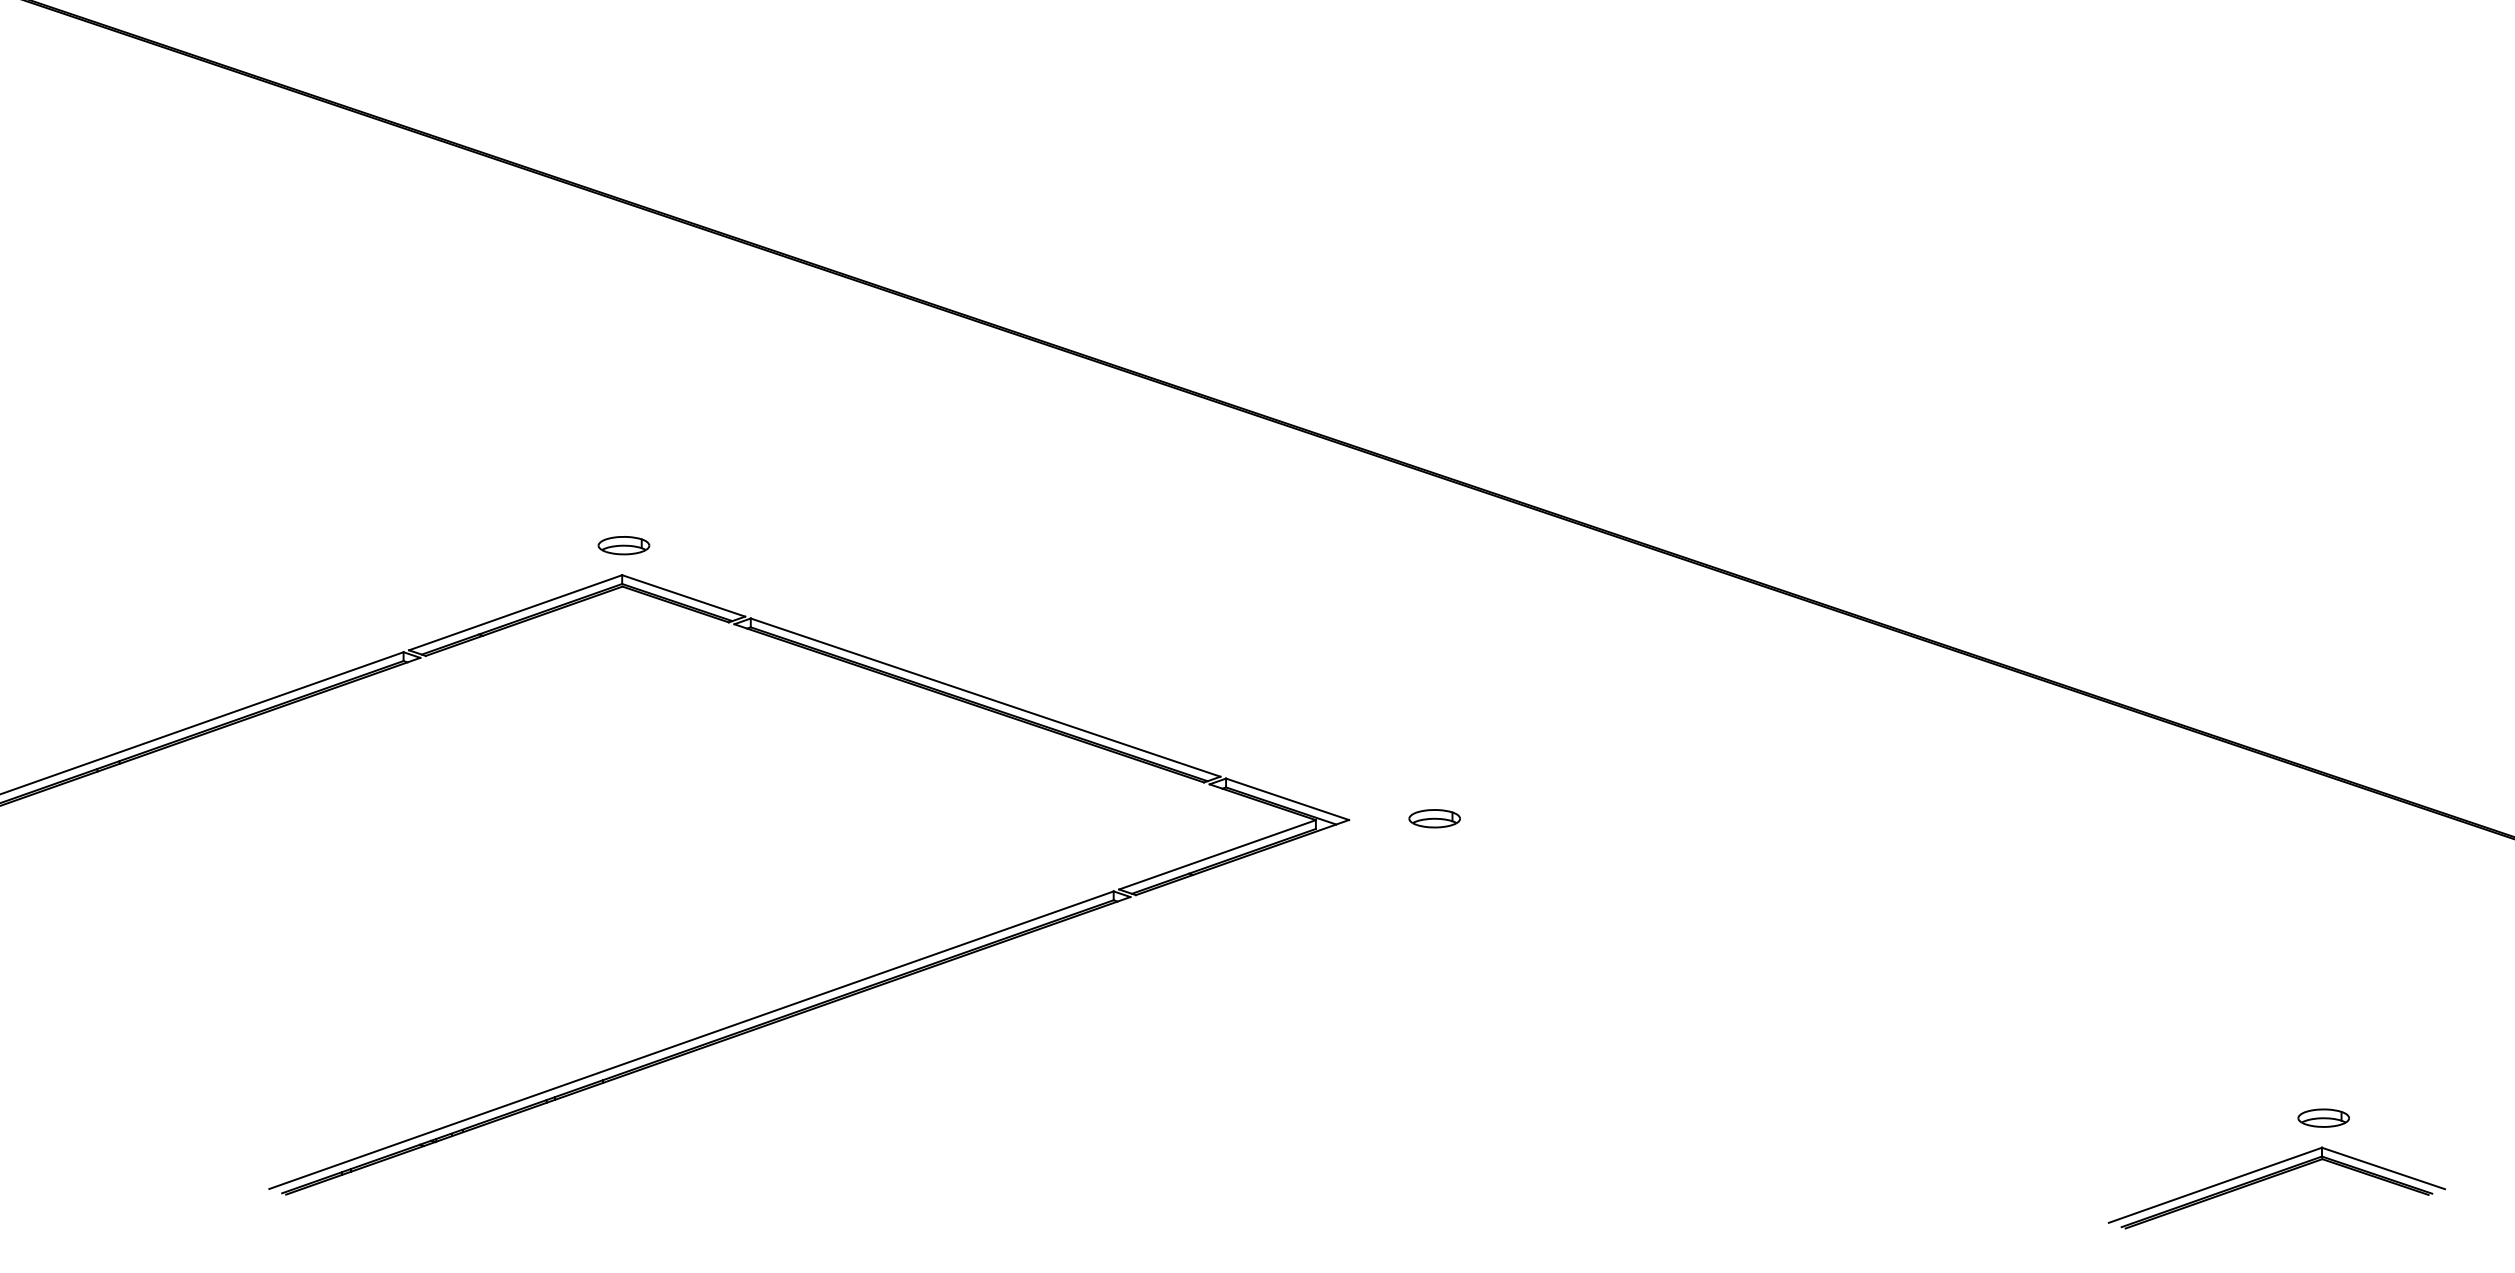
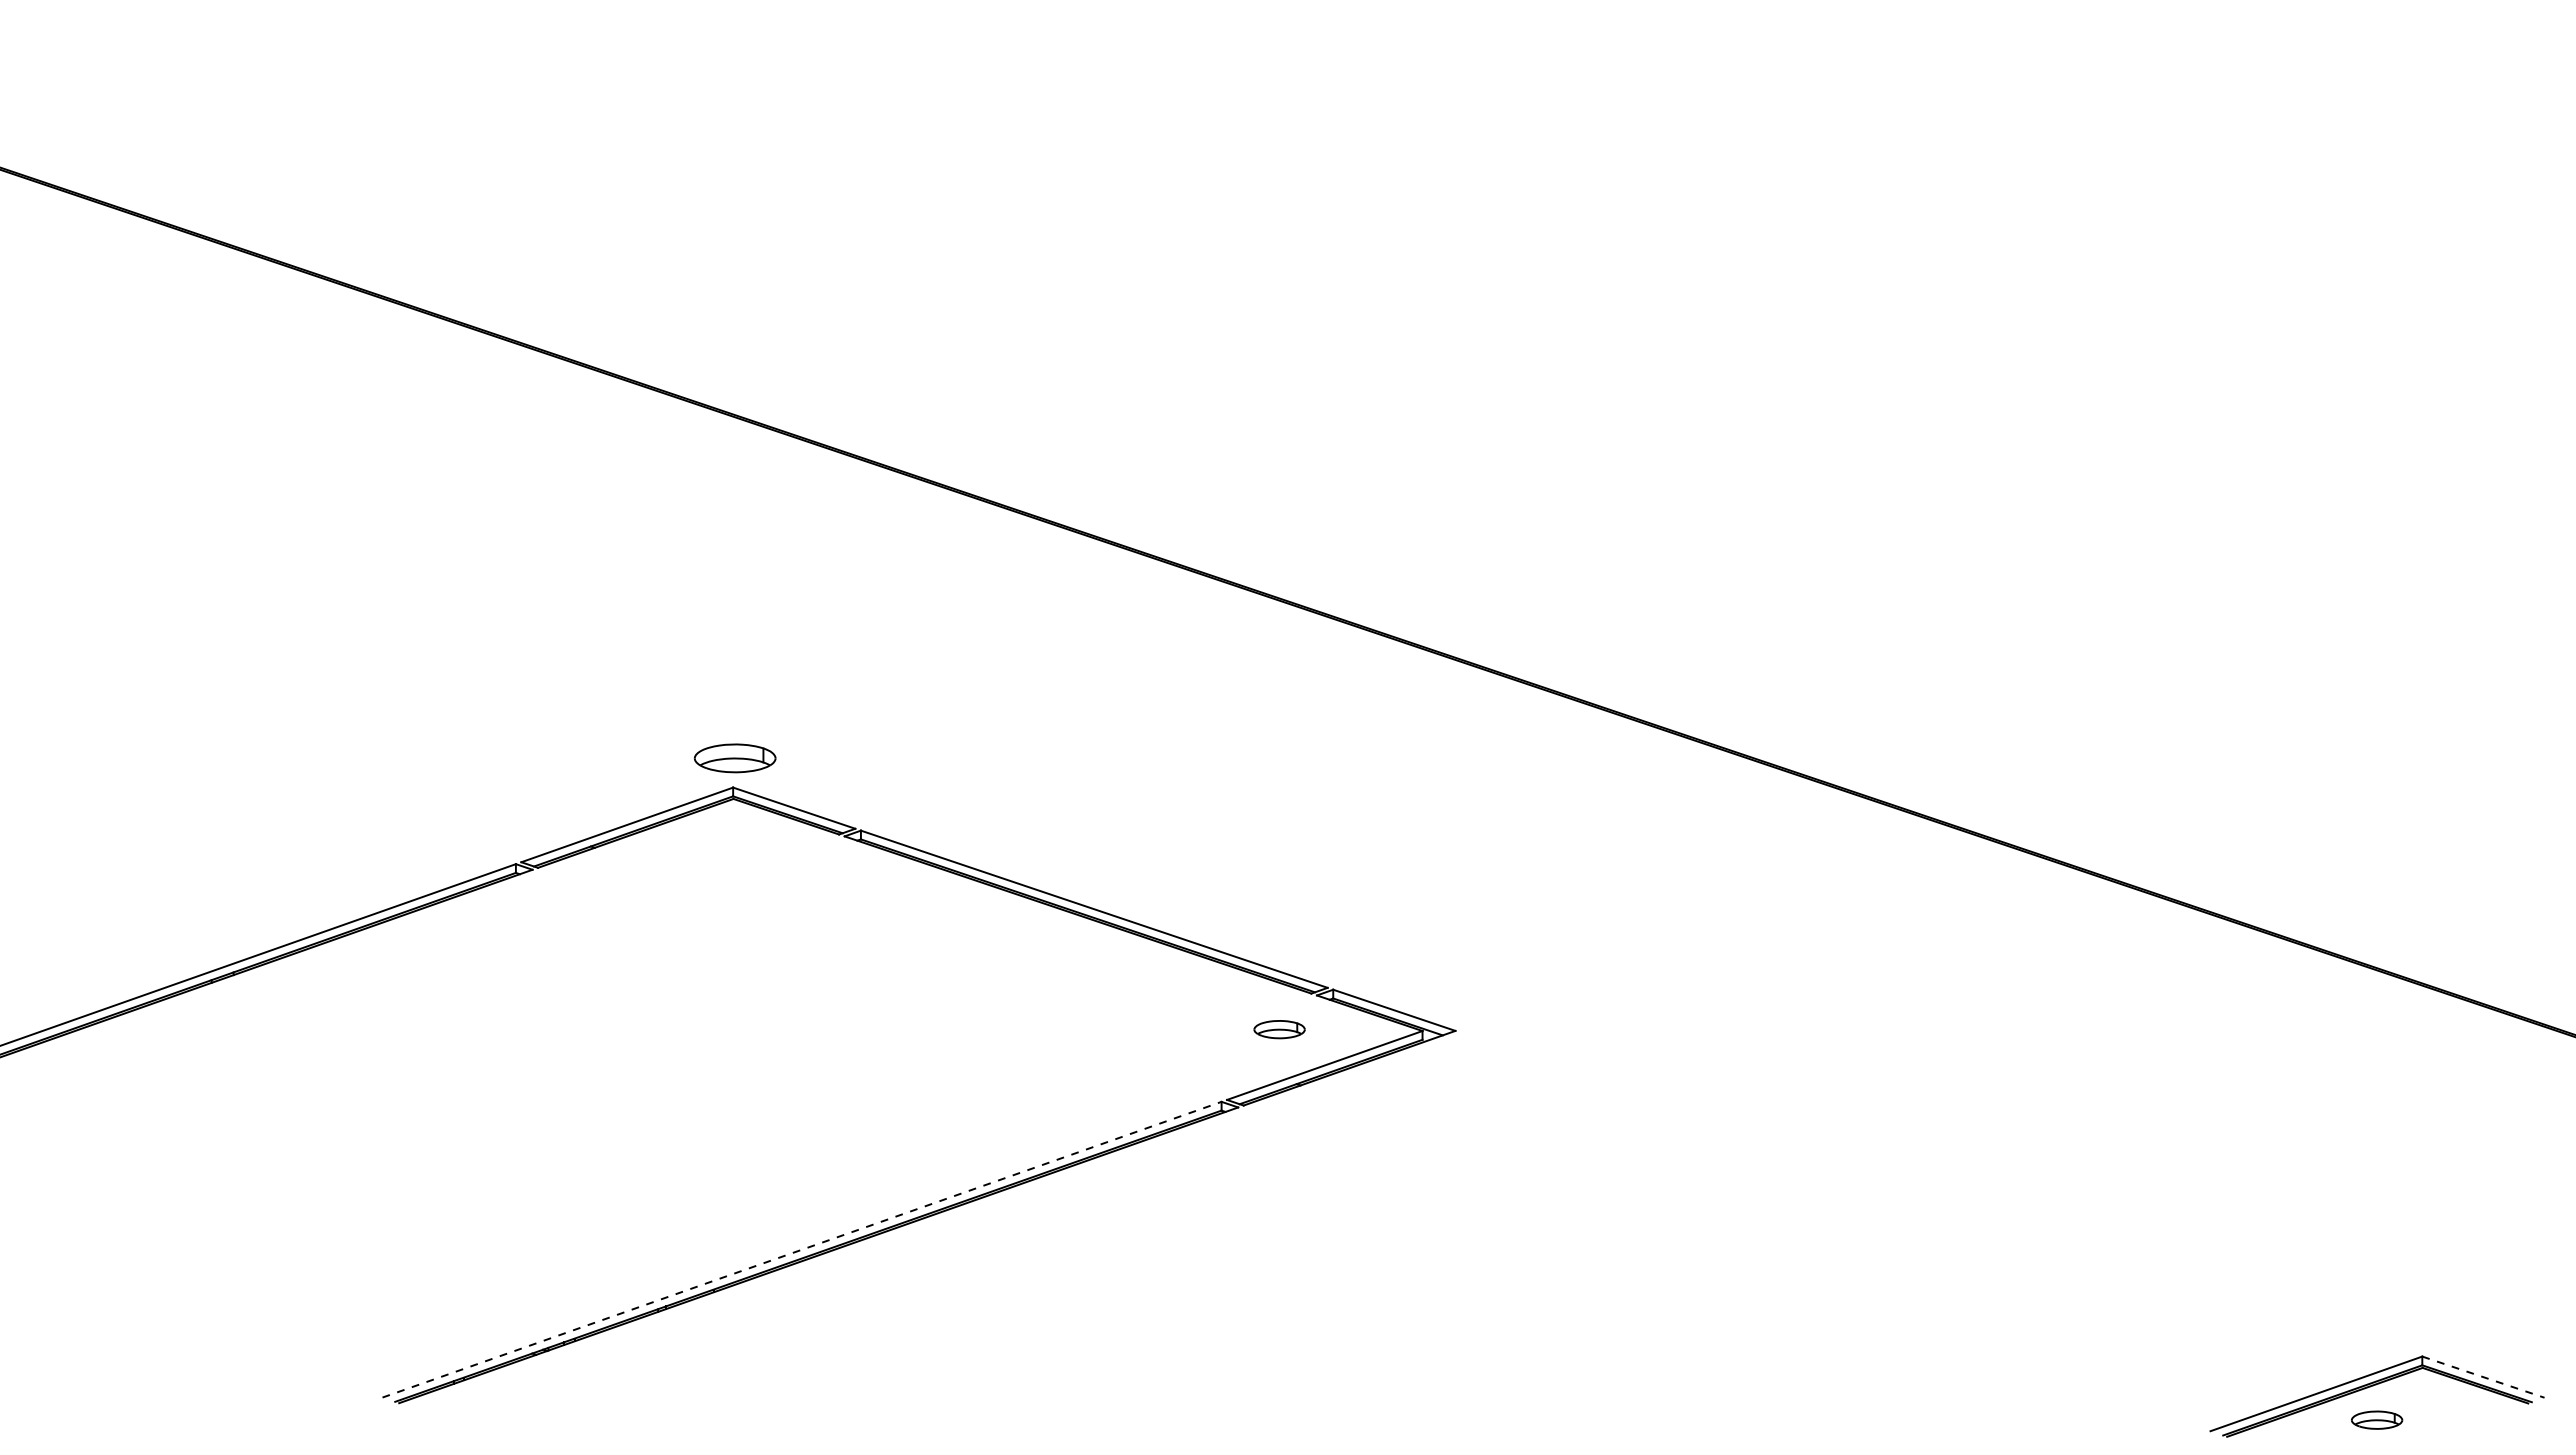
part: (623, 544) -> (734, 757), size x1.6
part: (1434, 818) -> (1279, 1029), moved
line: (691, 1039) -> (802, 1249), solid -> dashed
part: (2324, 1117) -> (2377, 1419), moved
line: (2383, 1168) -> (2483, 1377), solid -> dashed

